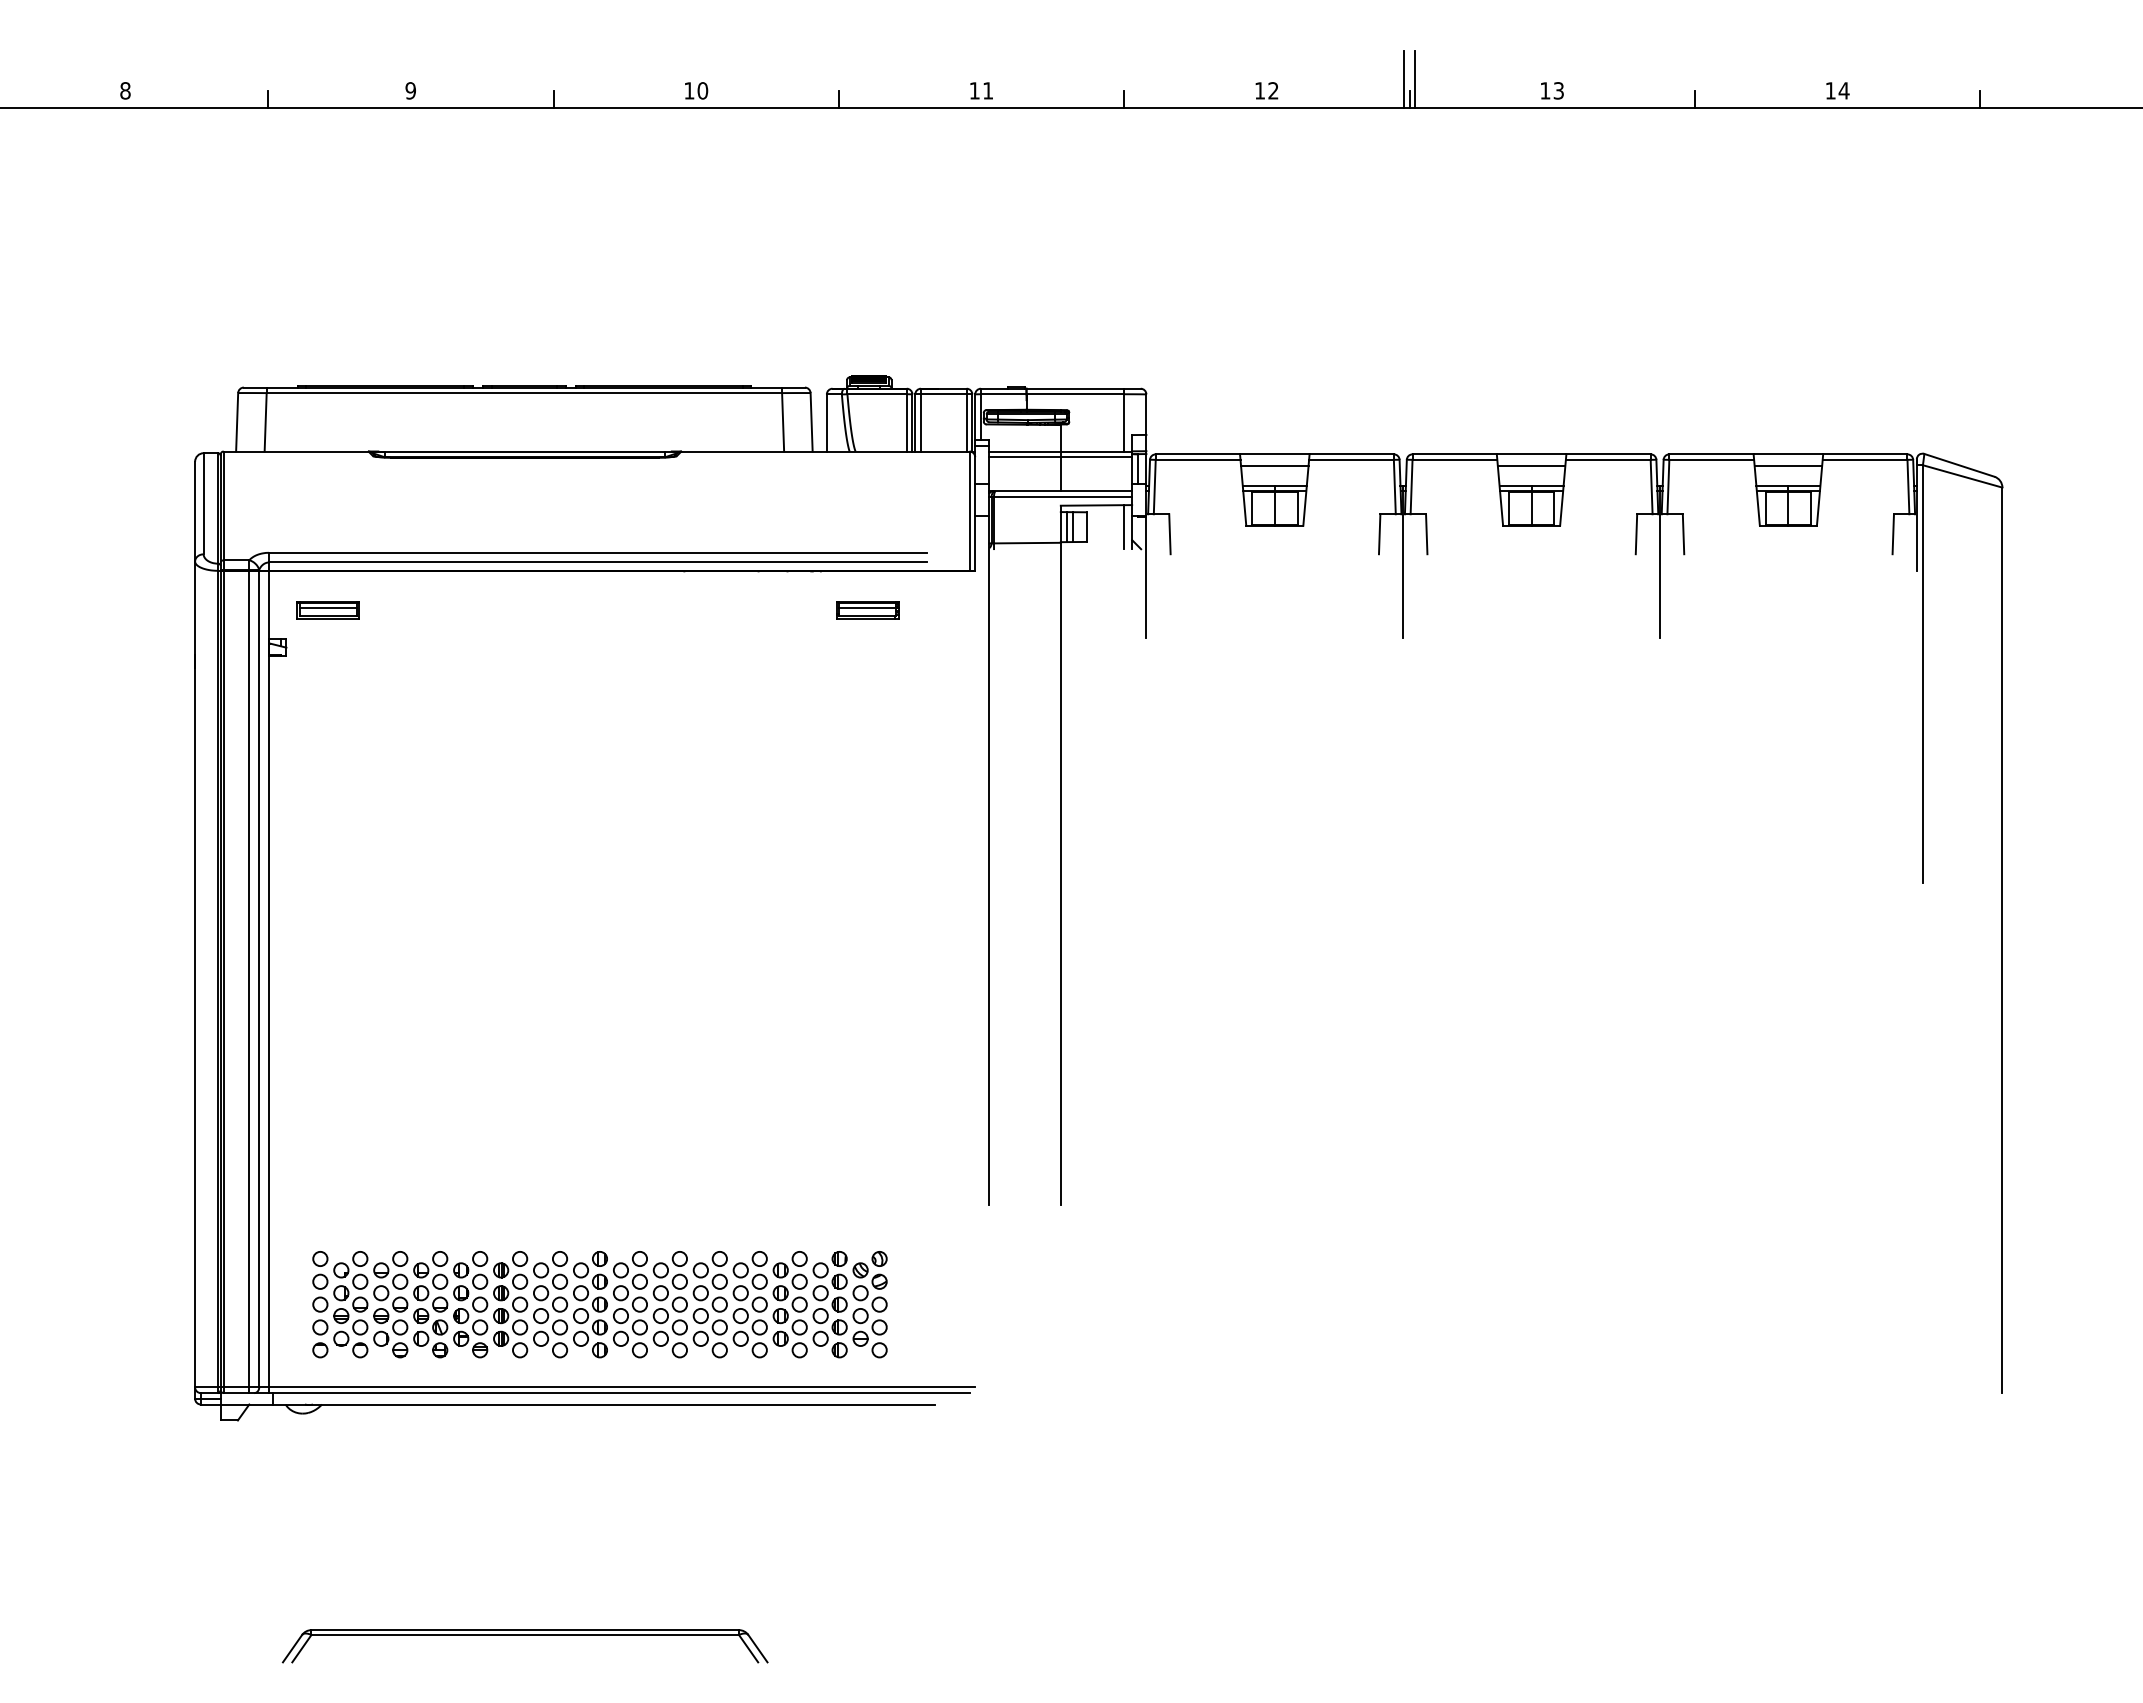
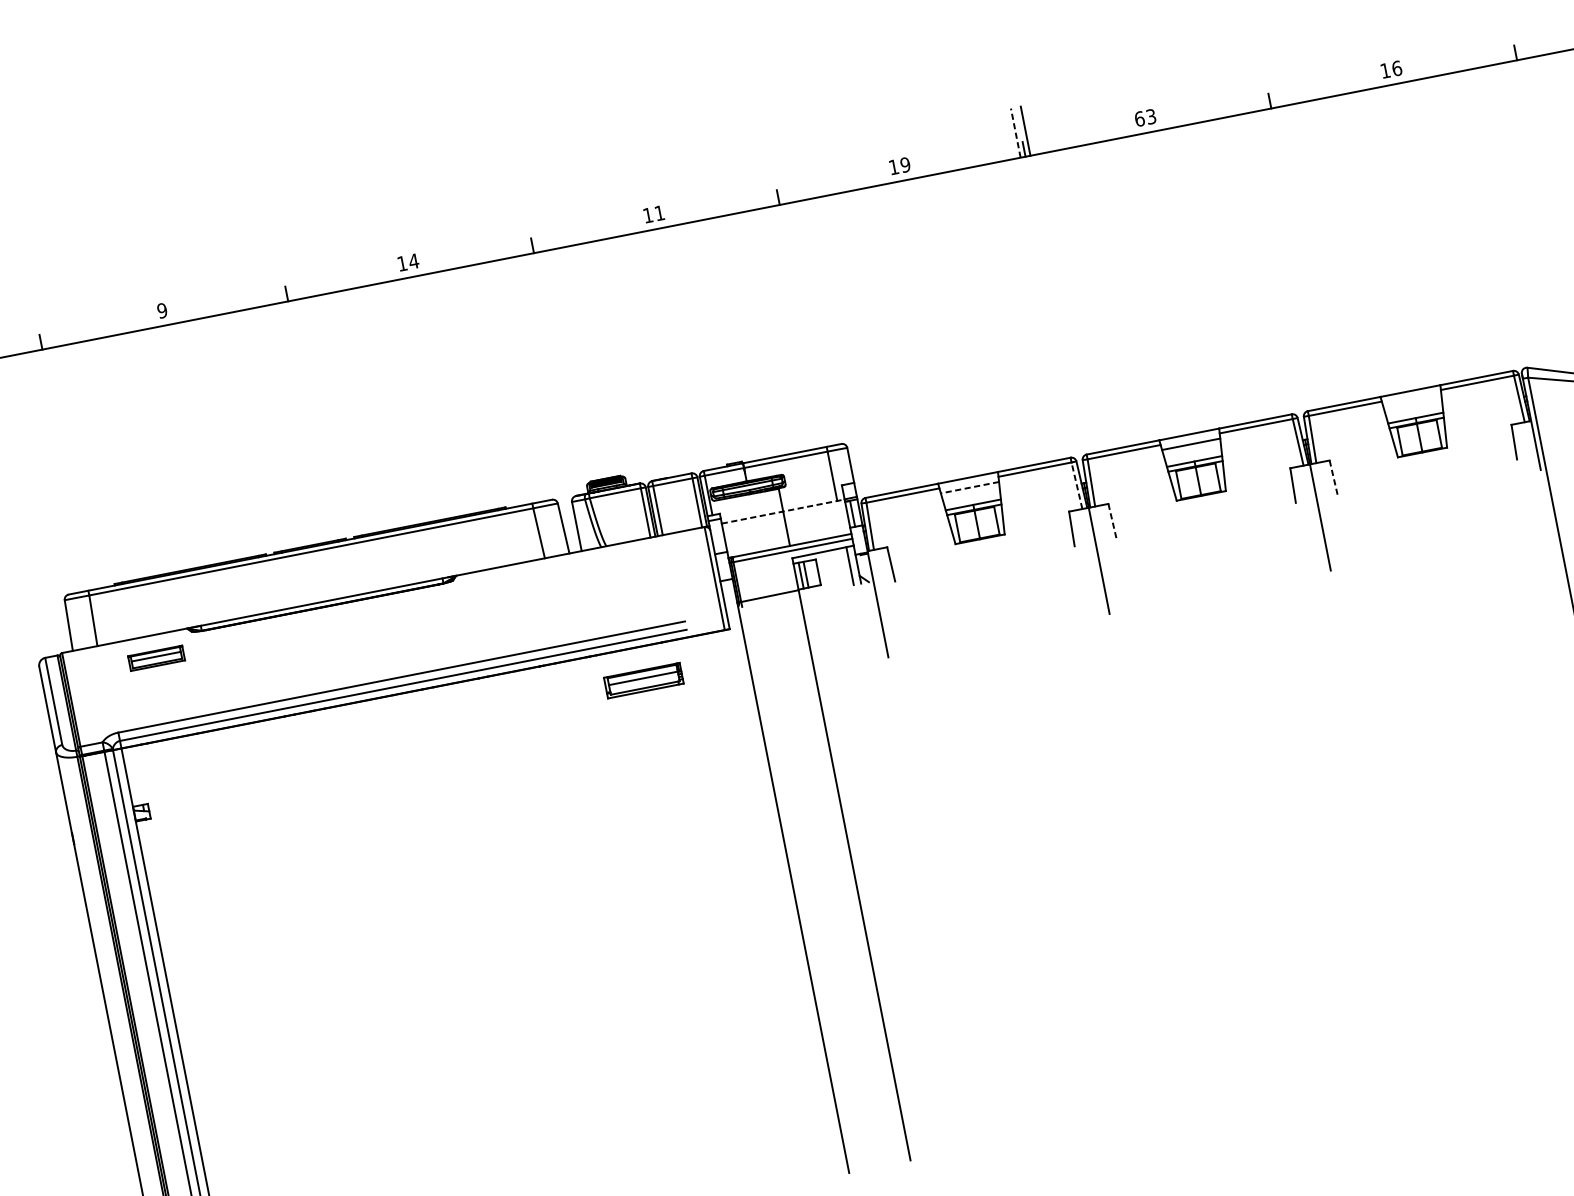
line: (1403, 79) -> (1015, 133), solid -> dashed
text: (702, 90) -> (413, 261), 10 -> 14
text: (1273, 90) -> (905, 164), 12 -> 19
text: (1545, 90) -> (1139, 118), 13 -> 63
text: (1843, 90) -> (1396, 68), 14 -> 16
line: (1061, 451) -> (783, 511), solid -> dashed
line: (1060, 457) -> (783, 516), removed
line: (1274, 465) -> (969, 487), solid -> dashed
line: (1788, 465) -> (1412, 400), removed
line: (1394, 486) -> (1076, 485), solid -> dashed
line: (1426, 534) -> (1112, 521), solid -> dashed
line: (1683, 534) -> (1333, 477), solid -> dashed
part: (327, 610) -> (156, 658), moved
part: (867, 610) -> (643, 681), size x1.4

